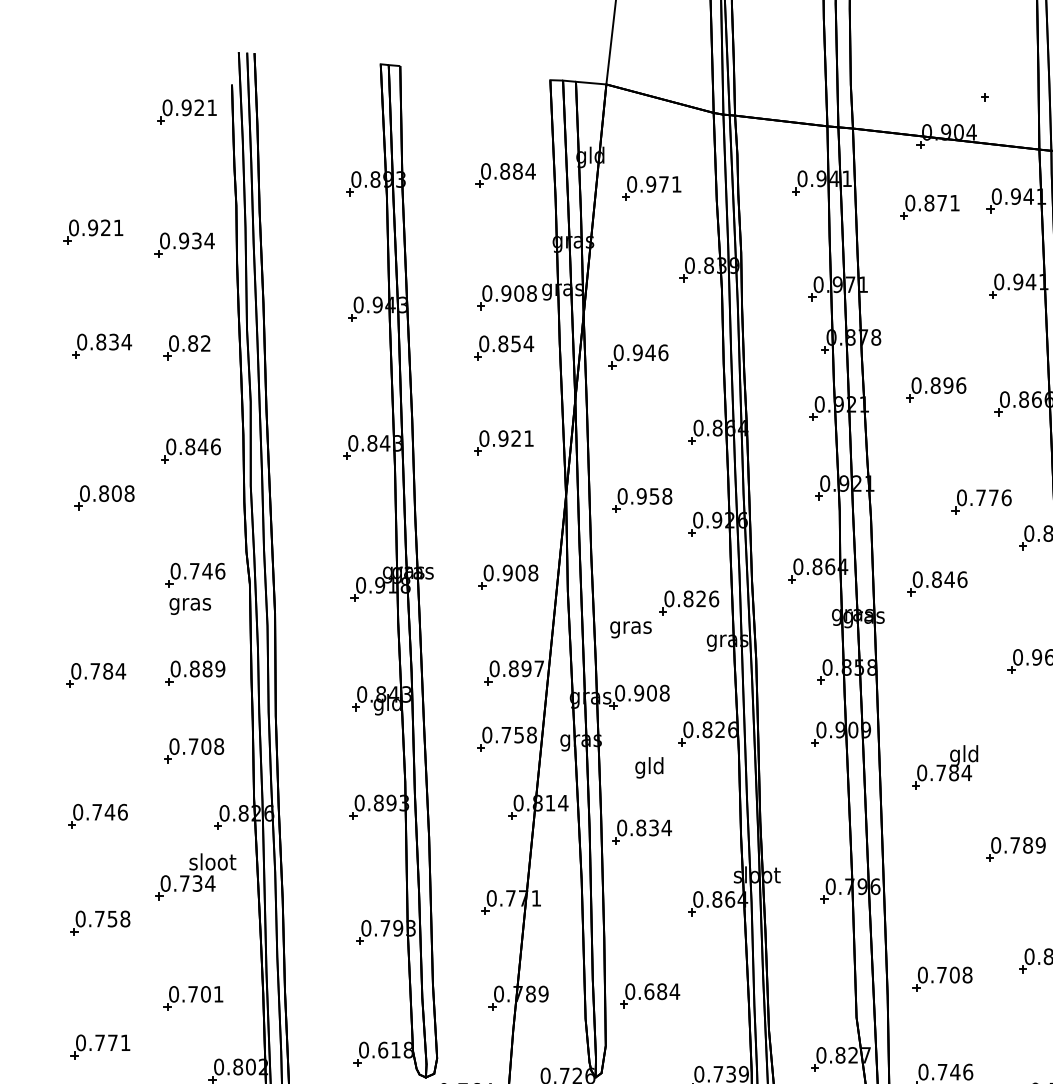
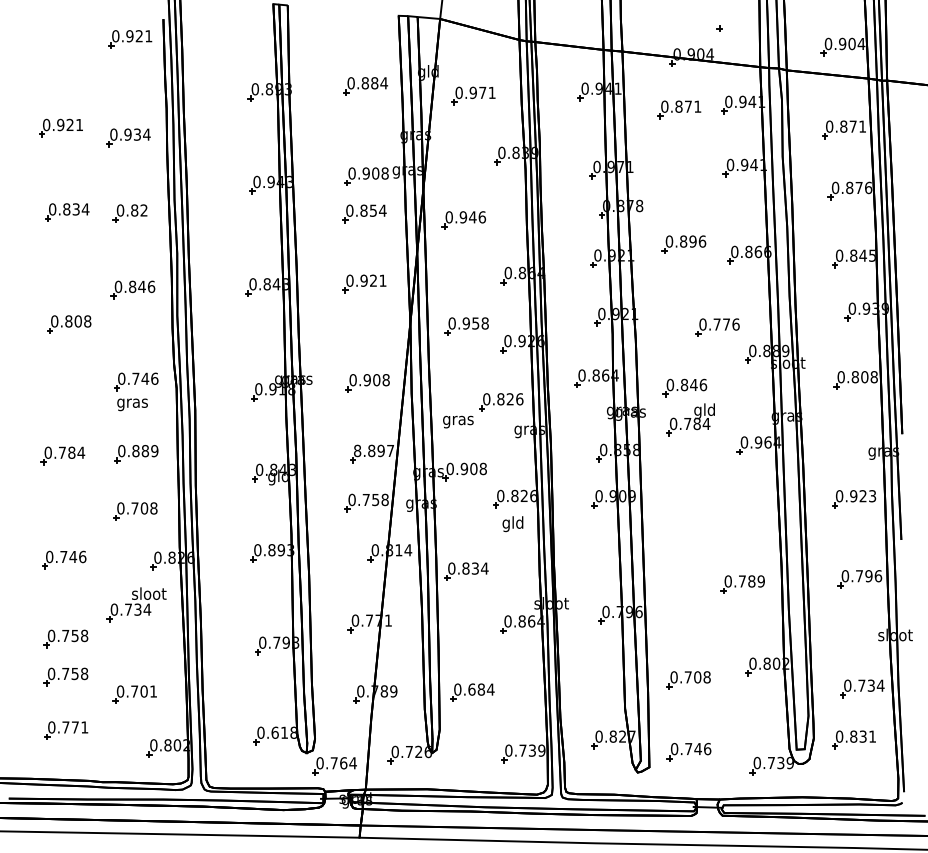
text: (494, 668) -> (357, 450), 0.897 -> 8.897
part: (945, 766) -> (690, 419), moved
text: (648, 768) -> (512, 524), moved
part: (99, 973) -> (65, 676), added

